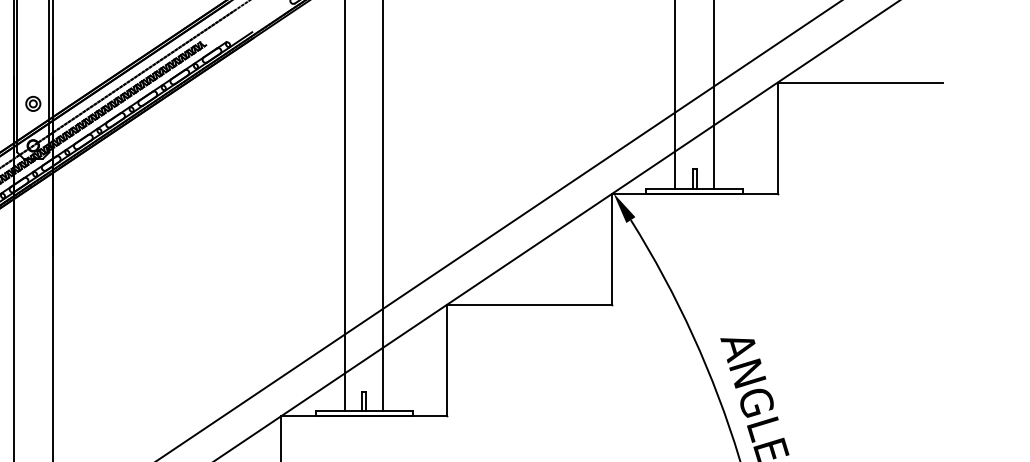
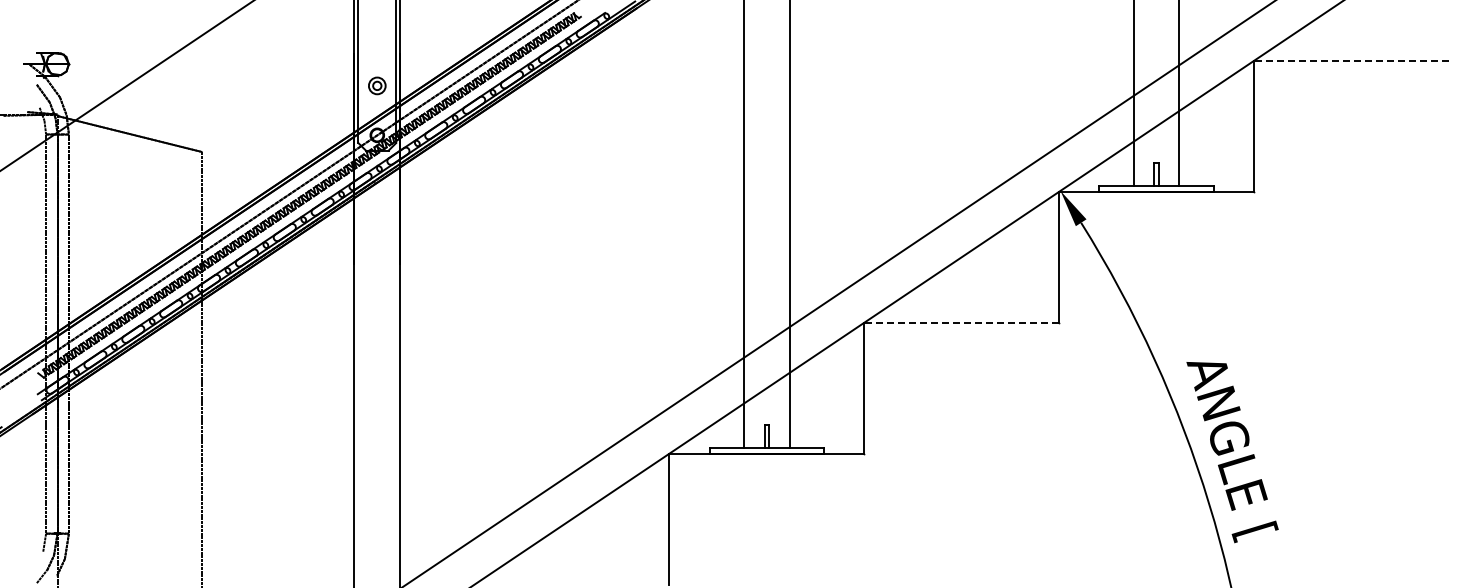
line: (859, 82) -> (1350, 60), solid -> dashed
line: (529, 304) -> (961, 322), solid -> dashed

